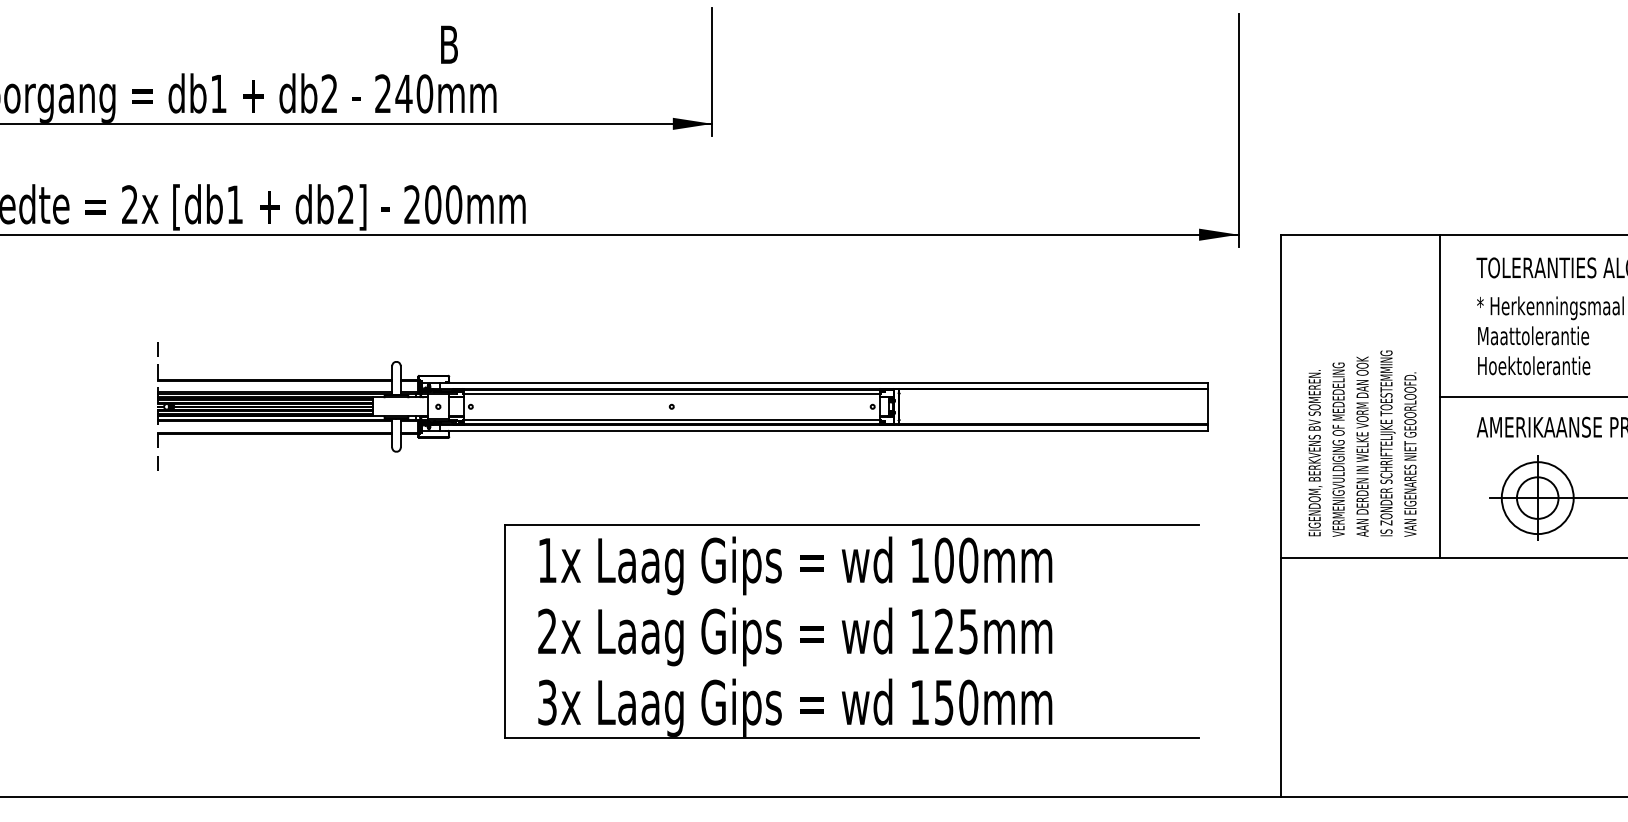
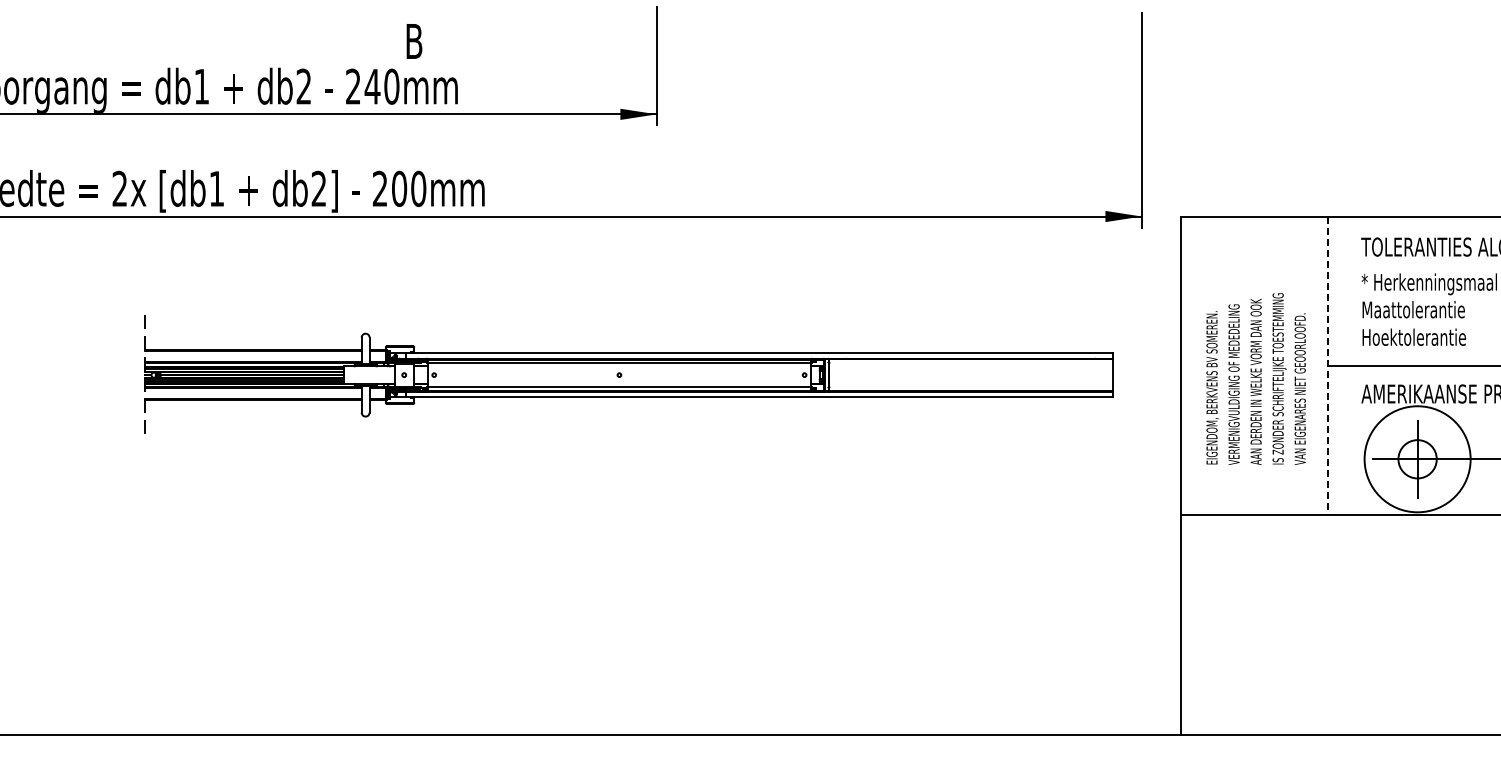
line: (1439, 396) -> (1327, 365), solid -> dashed
text: (1361, 443) -> (1255, 378), moved
circle: (1537, 498) -> (1417, 459), size x1.6
part: (851, 630) -> (785, 581), removed

